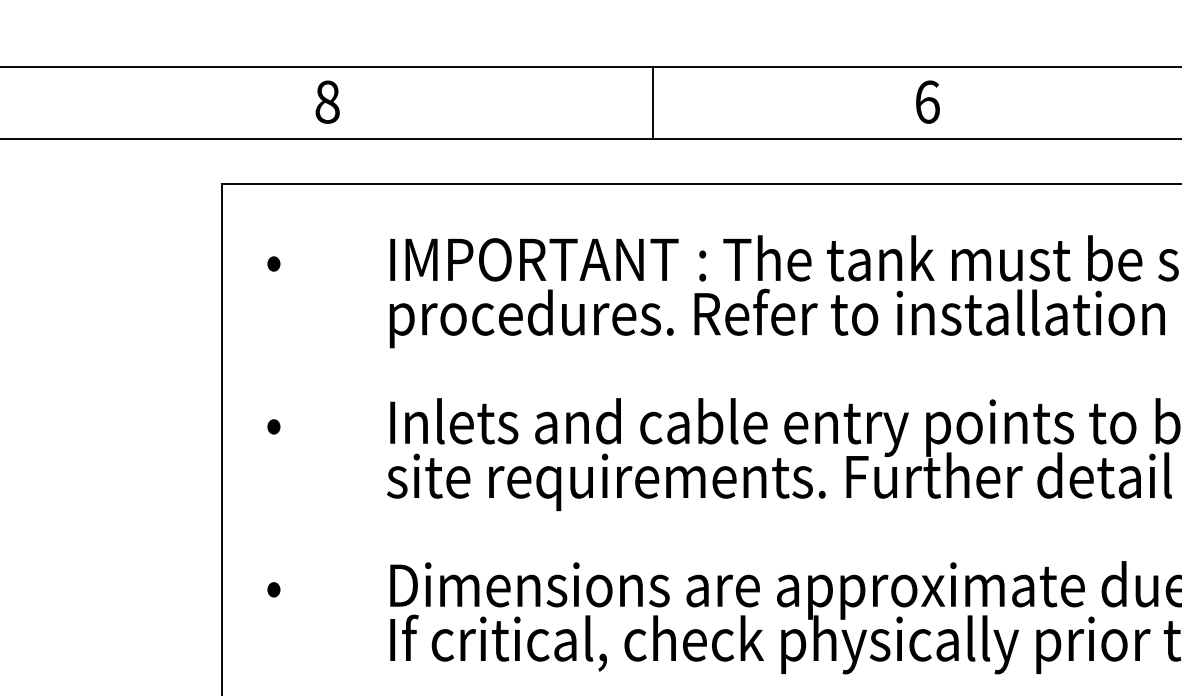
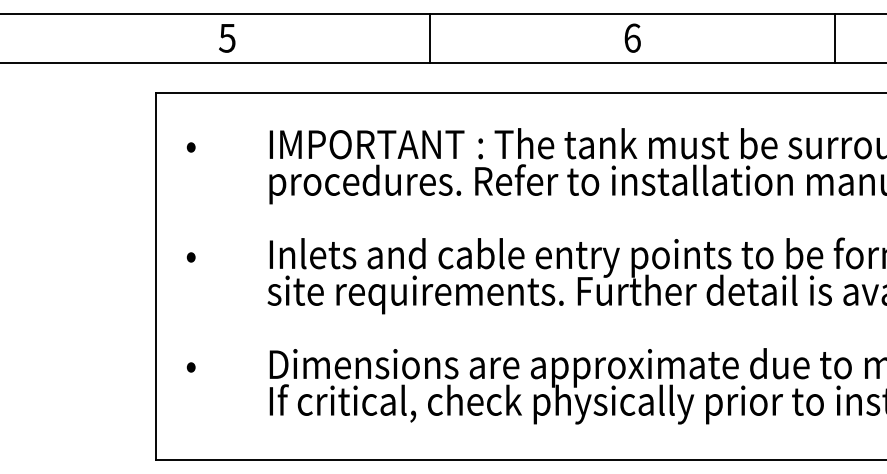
text: (327, 101) -> (227, 37), 8 -> 5
line: (653, 102) -> (430, 38), moved

